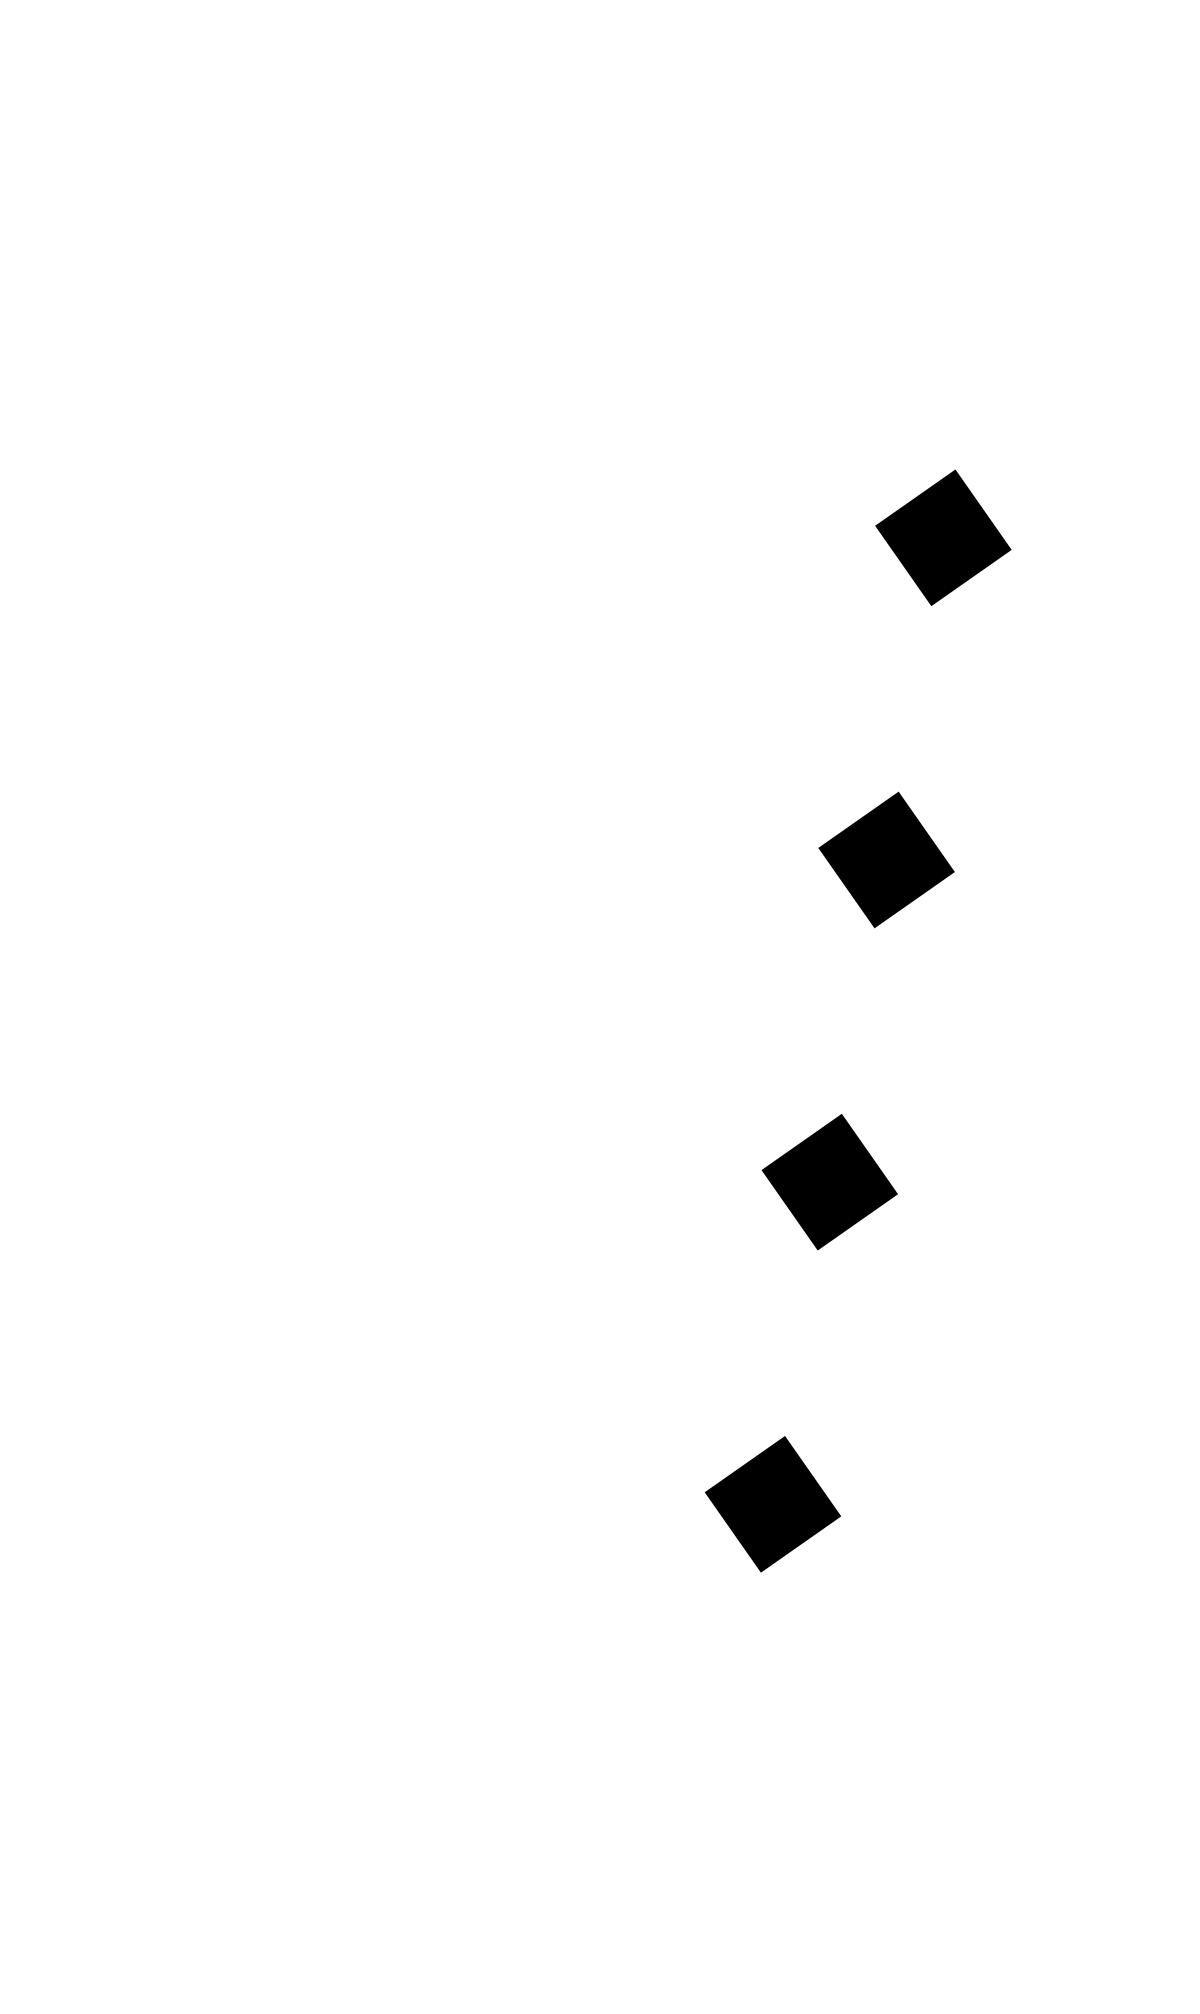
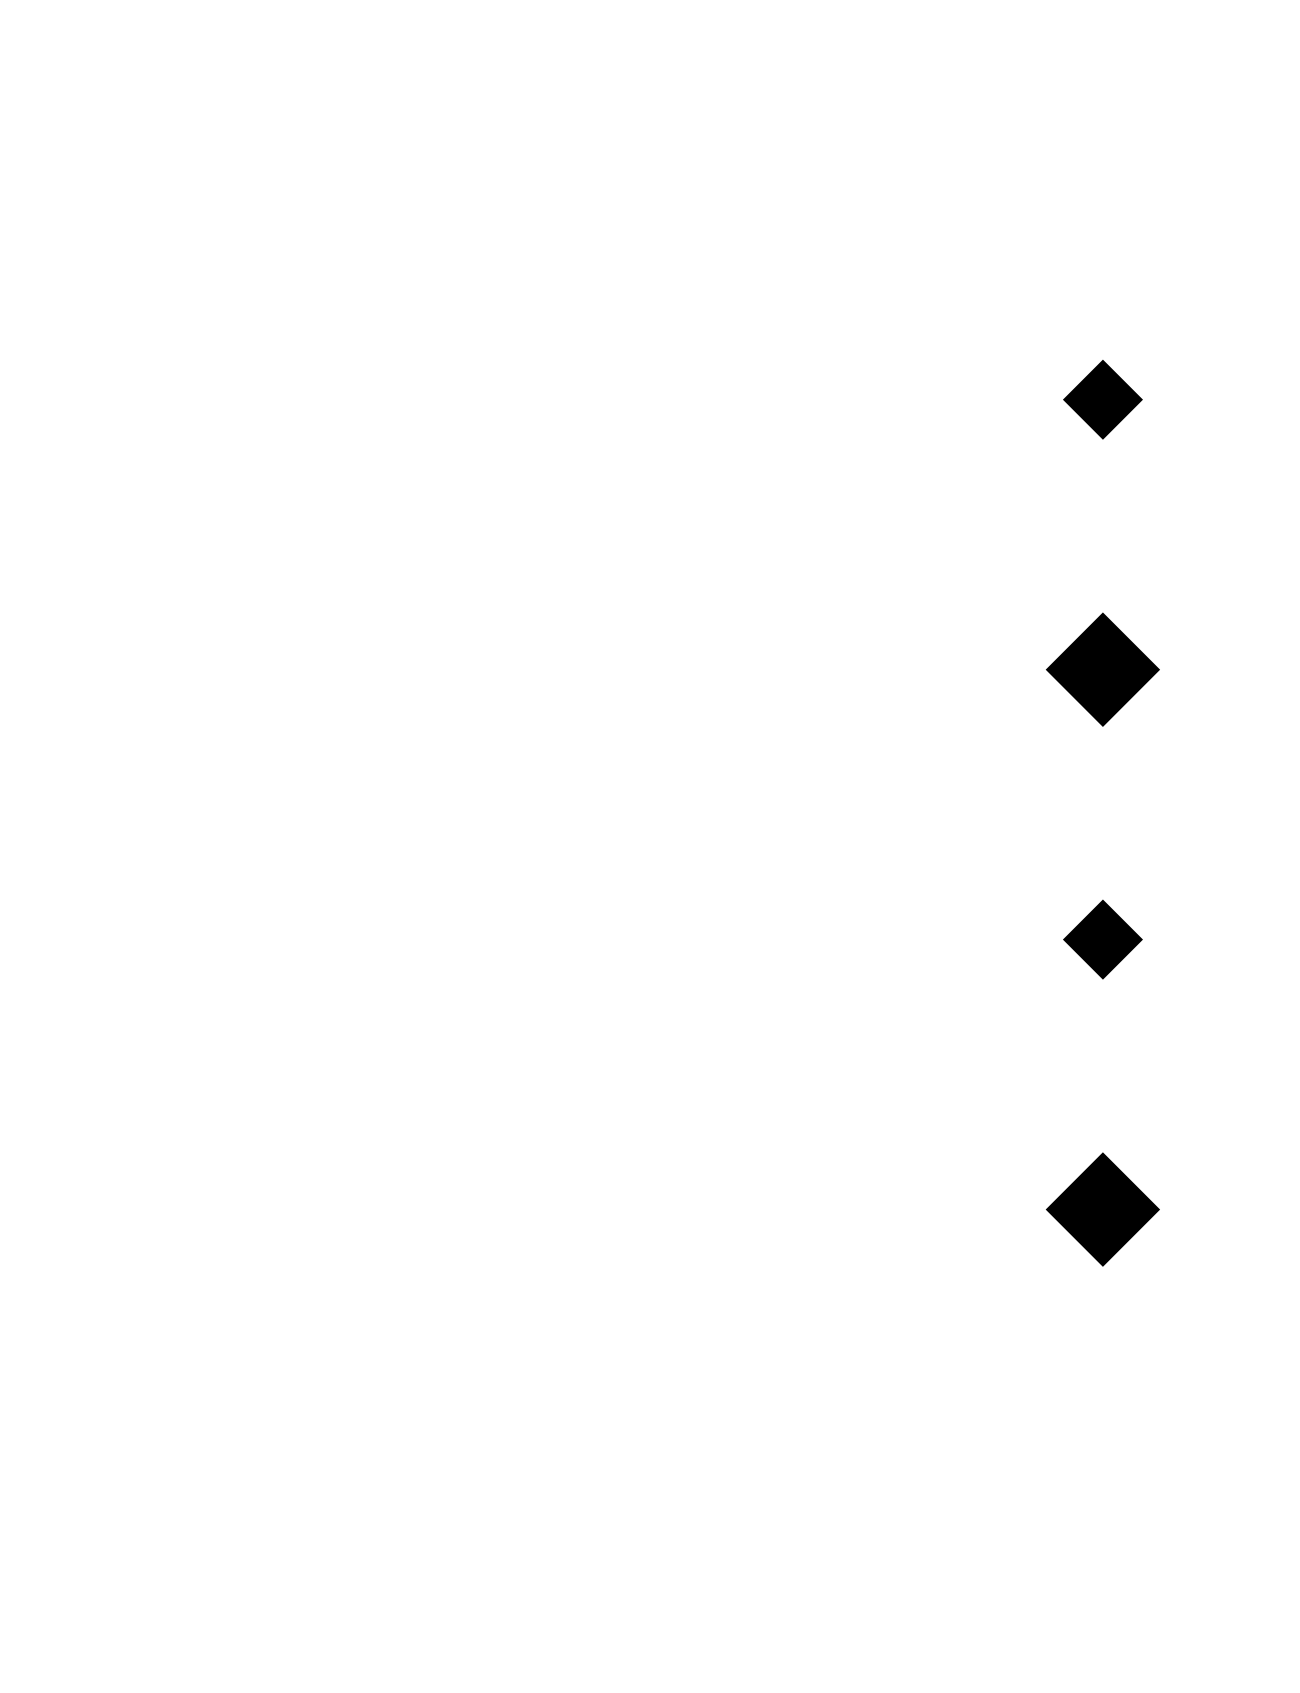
part: (942, 537) -> (1102, 399), size x0.7
part: (829, 1181) -> (1102, 939), size x0.7

